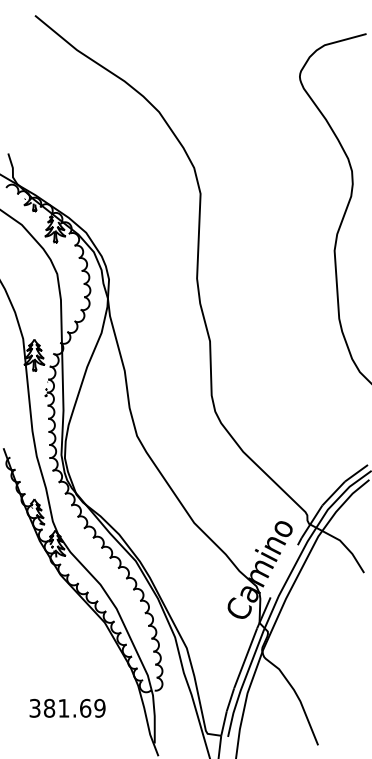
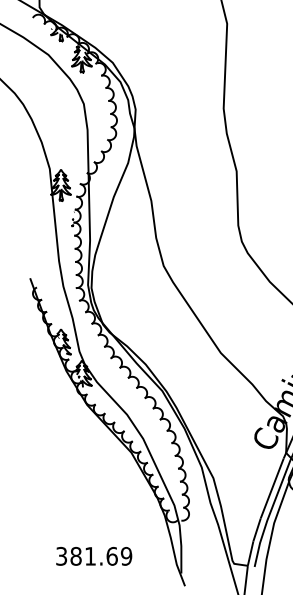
text: (67, 707) -> (94, 555), moved

